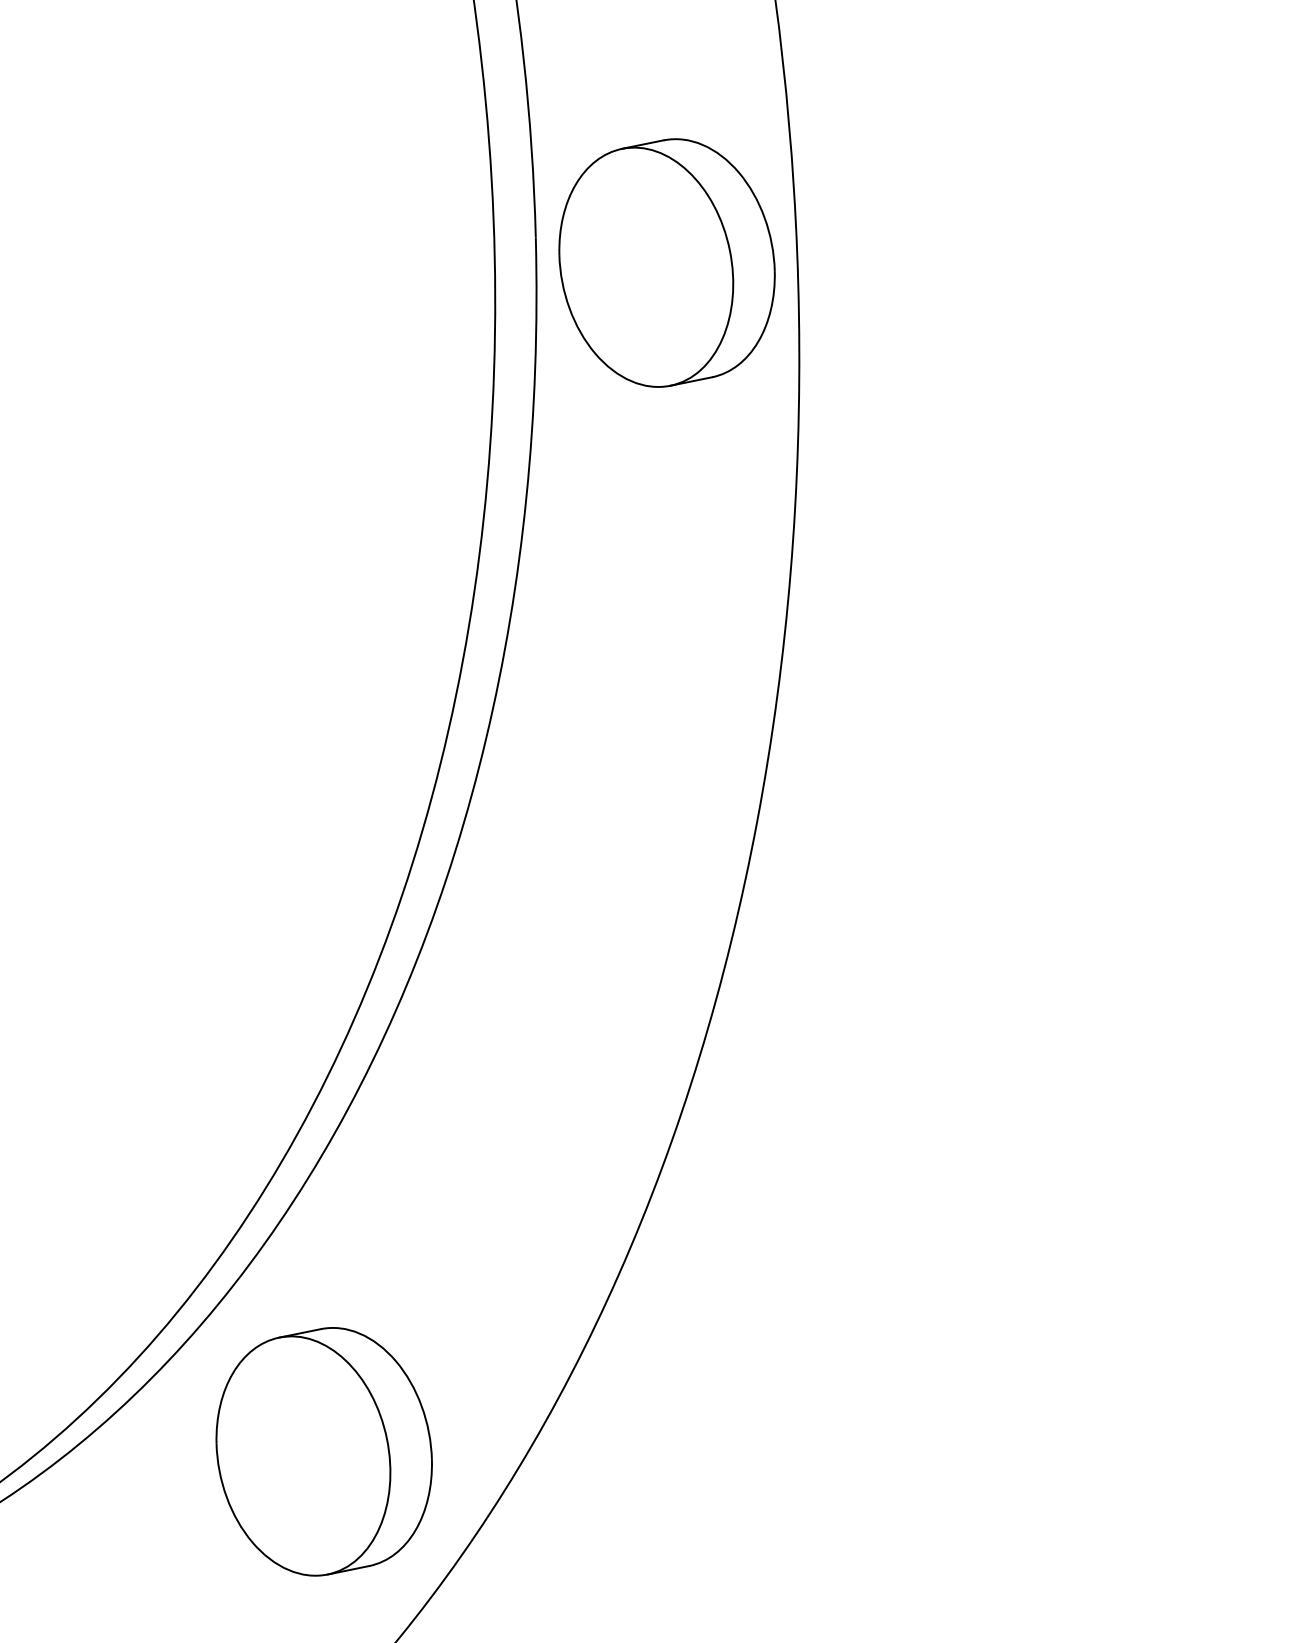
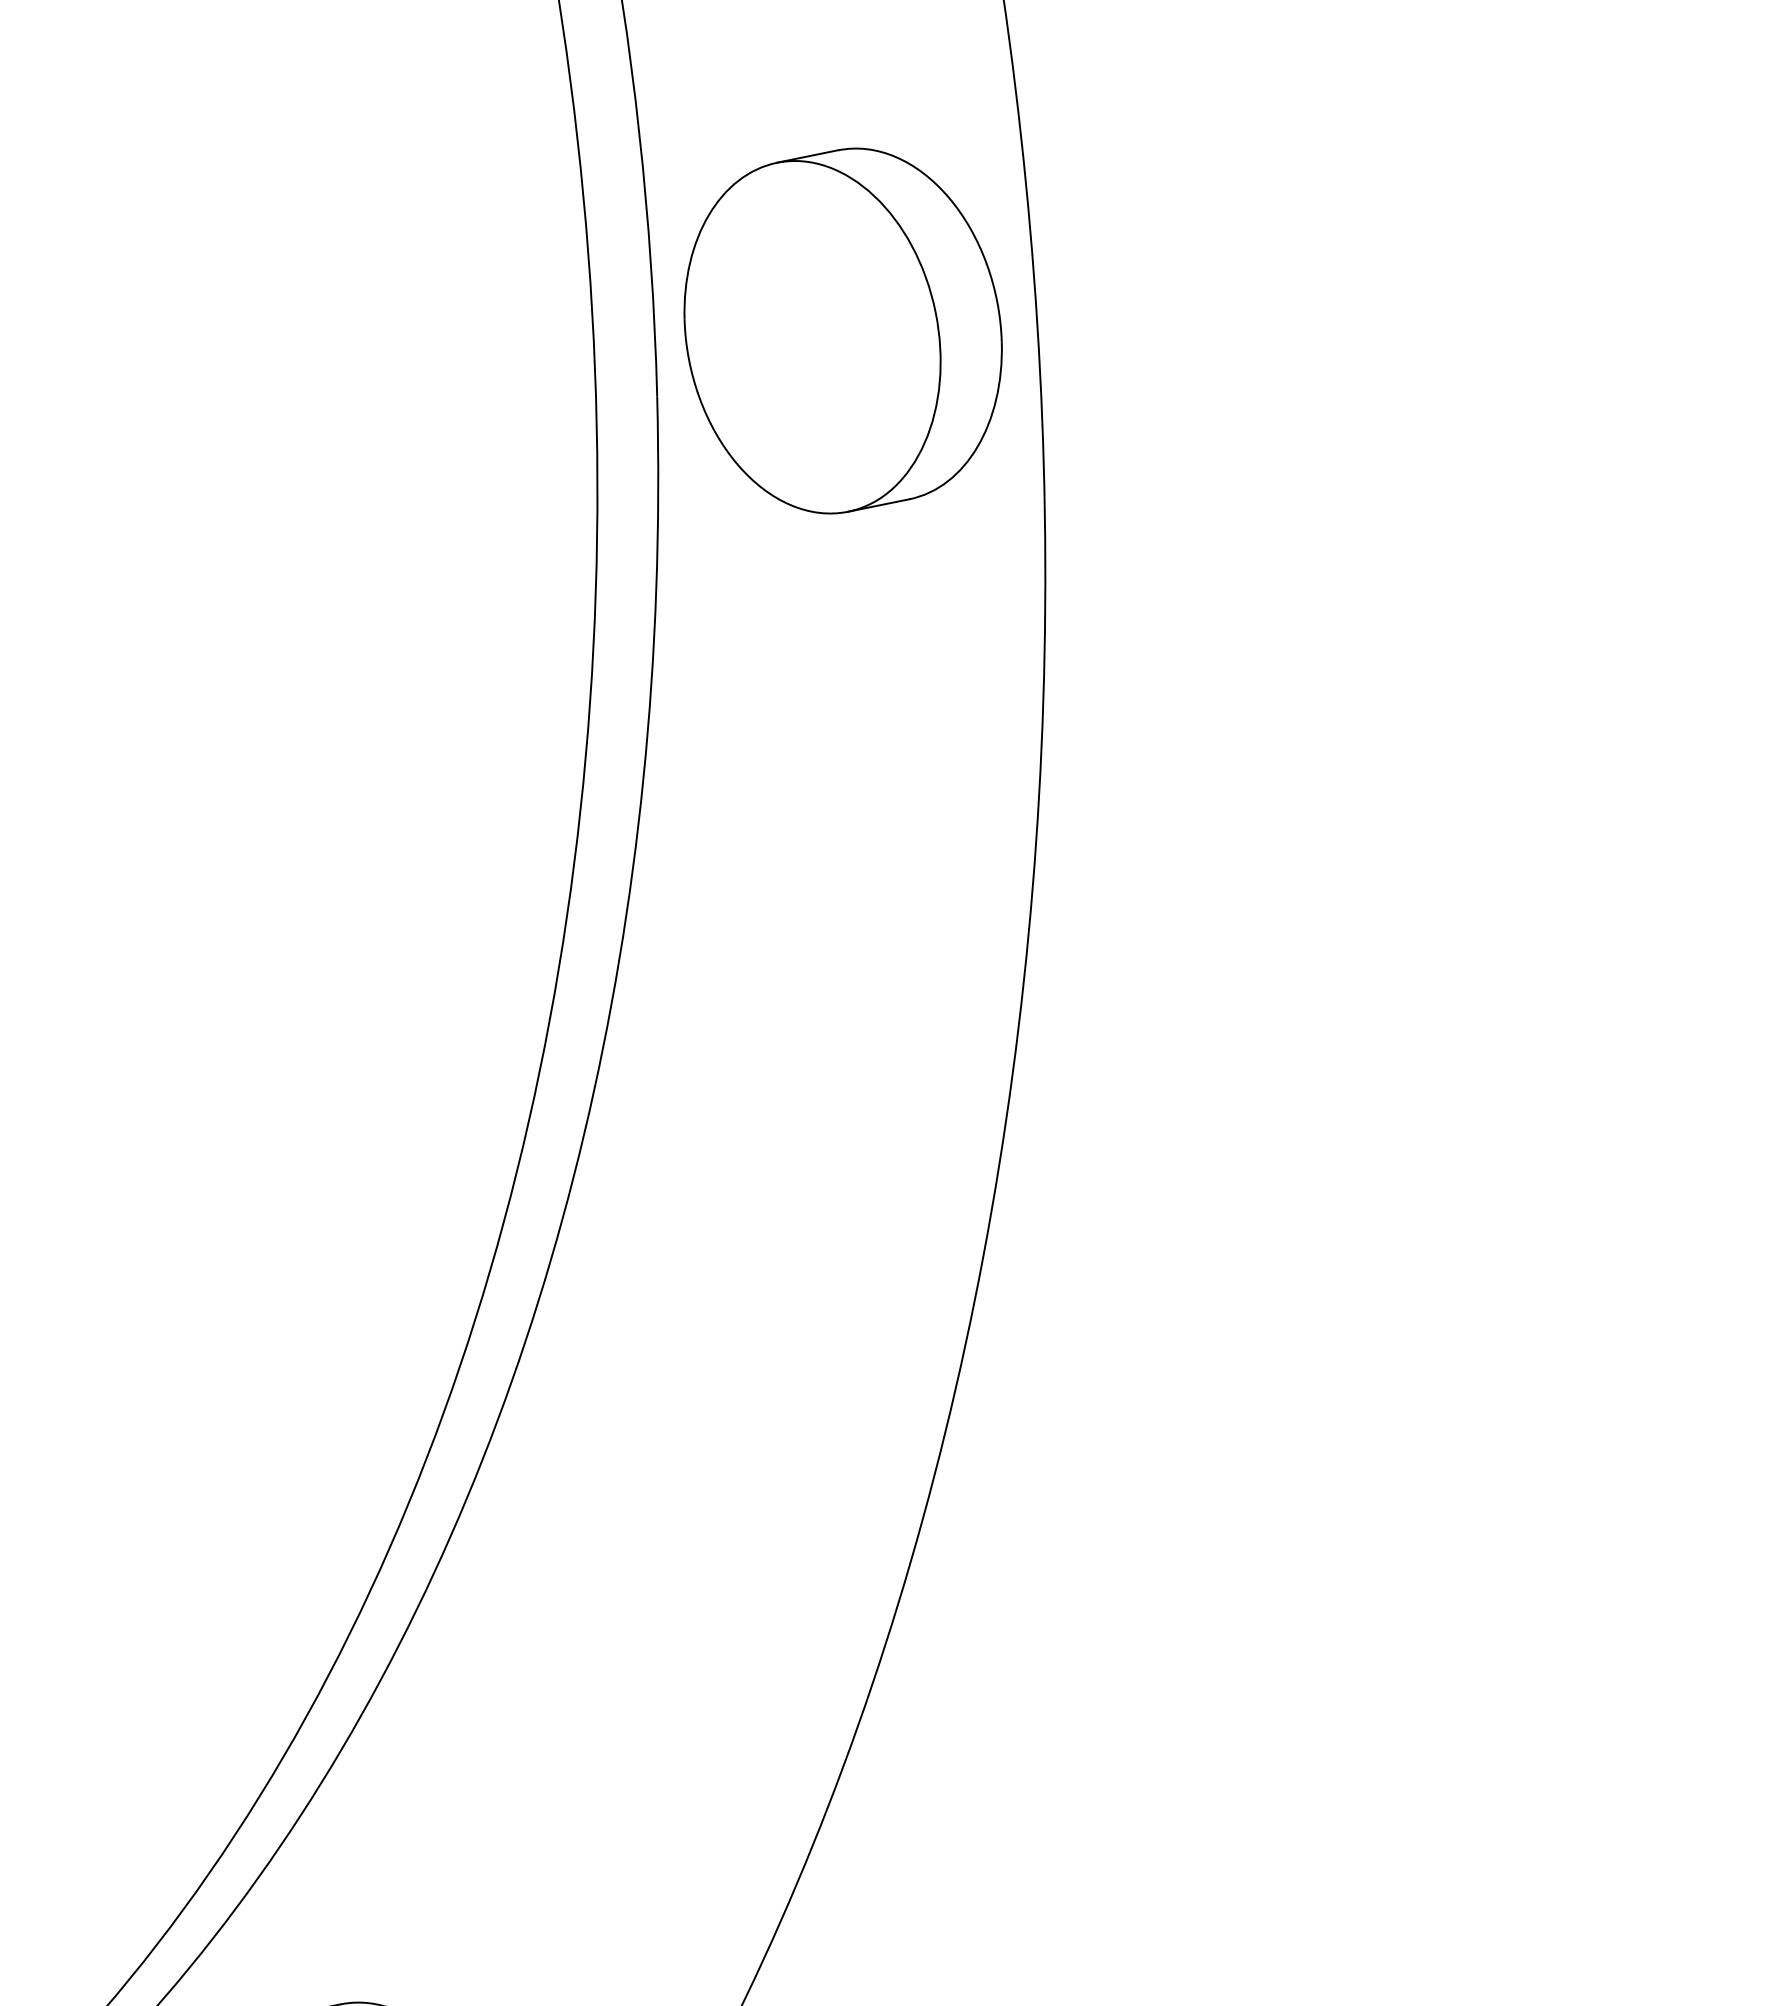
part: (666, 262) -> (842, 330), moved

